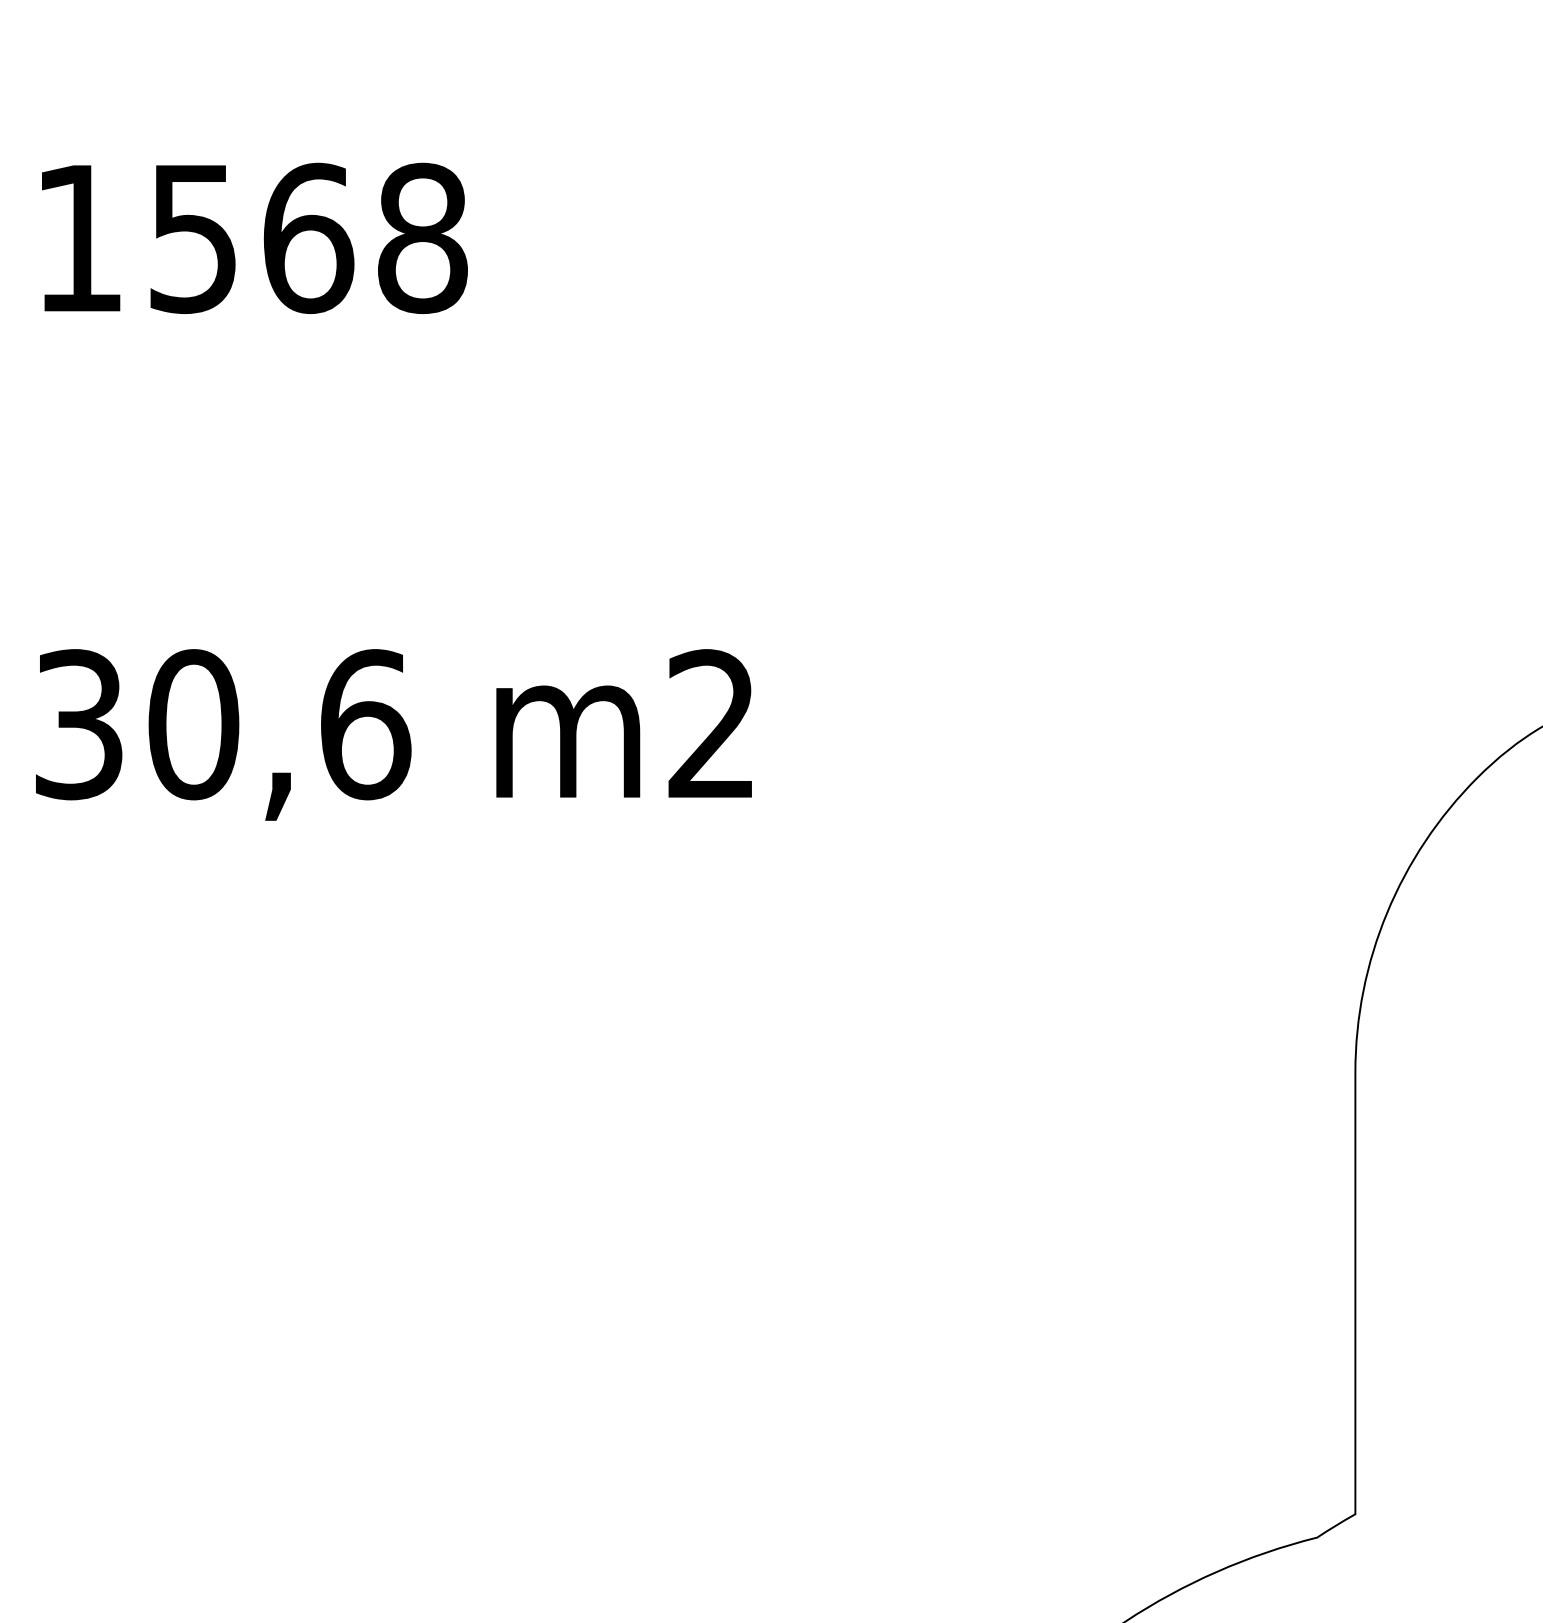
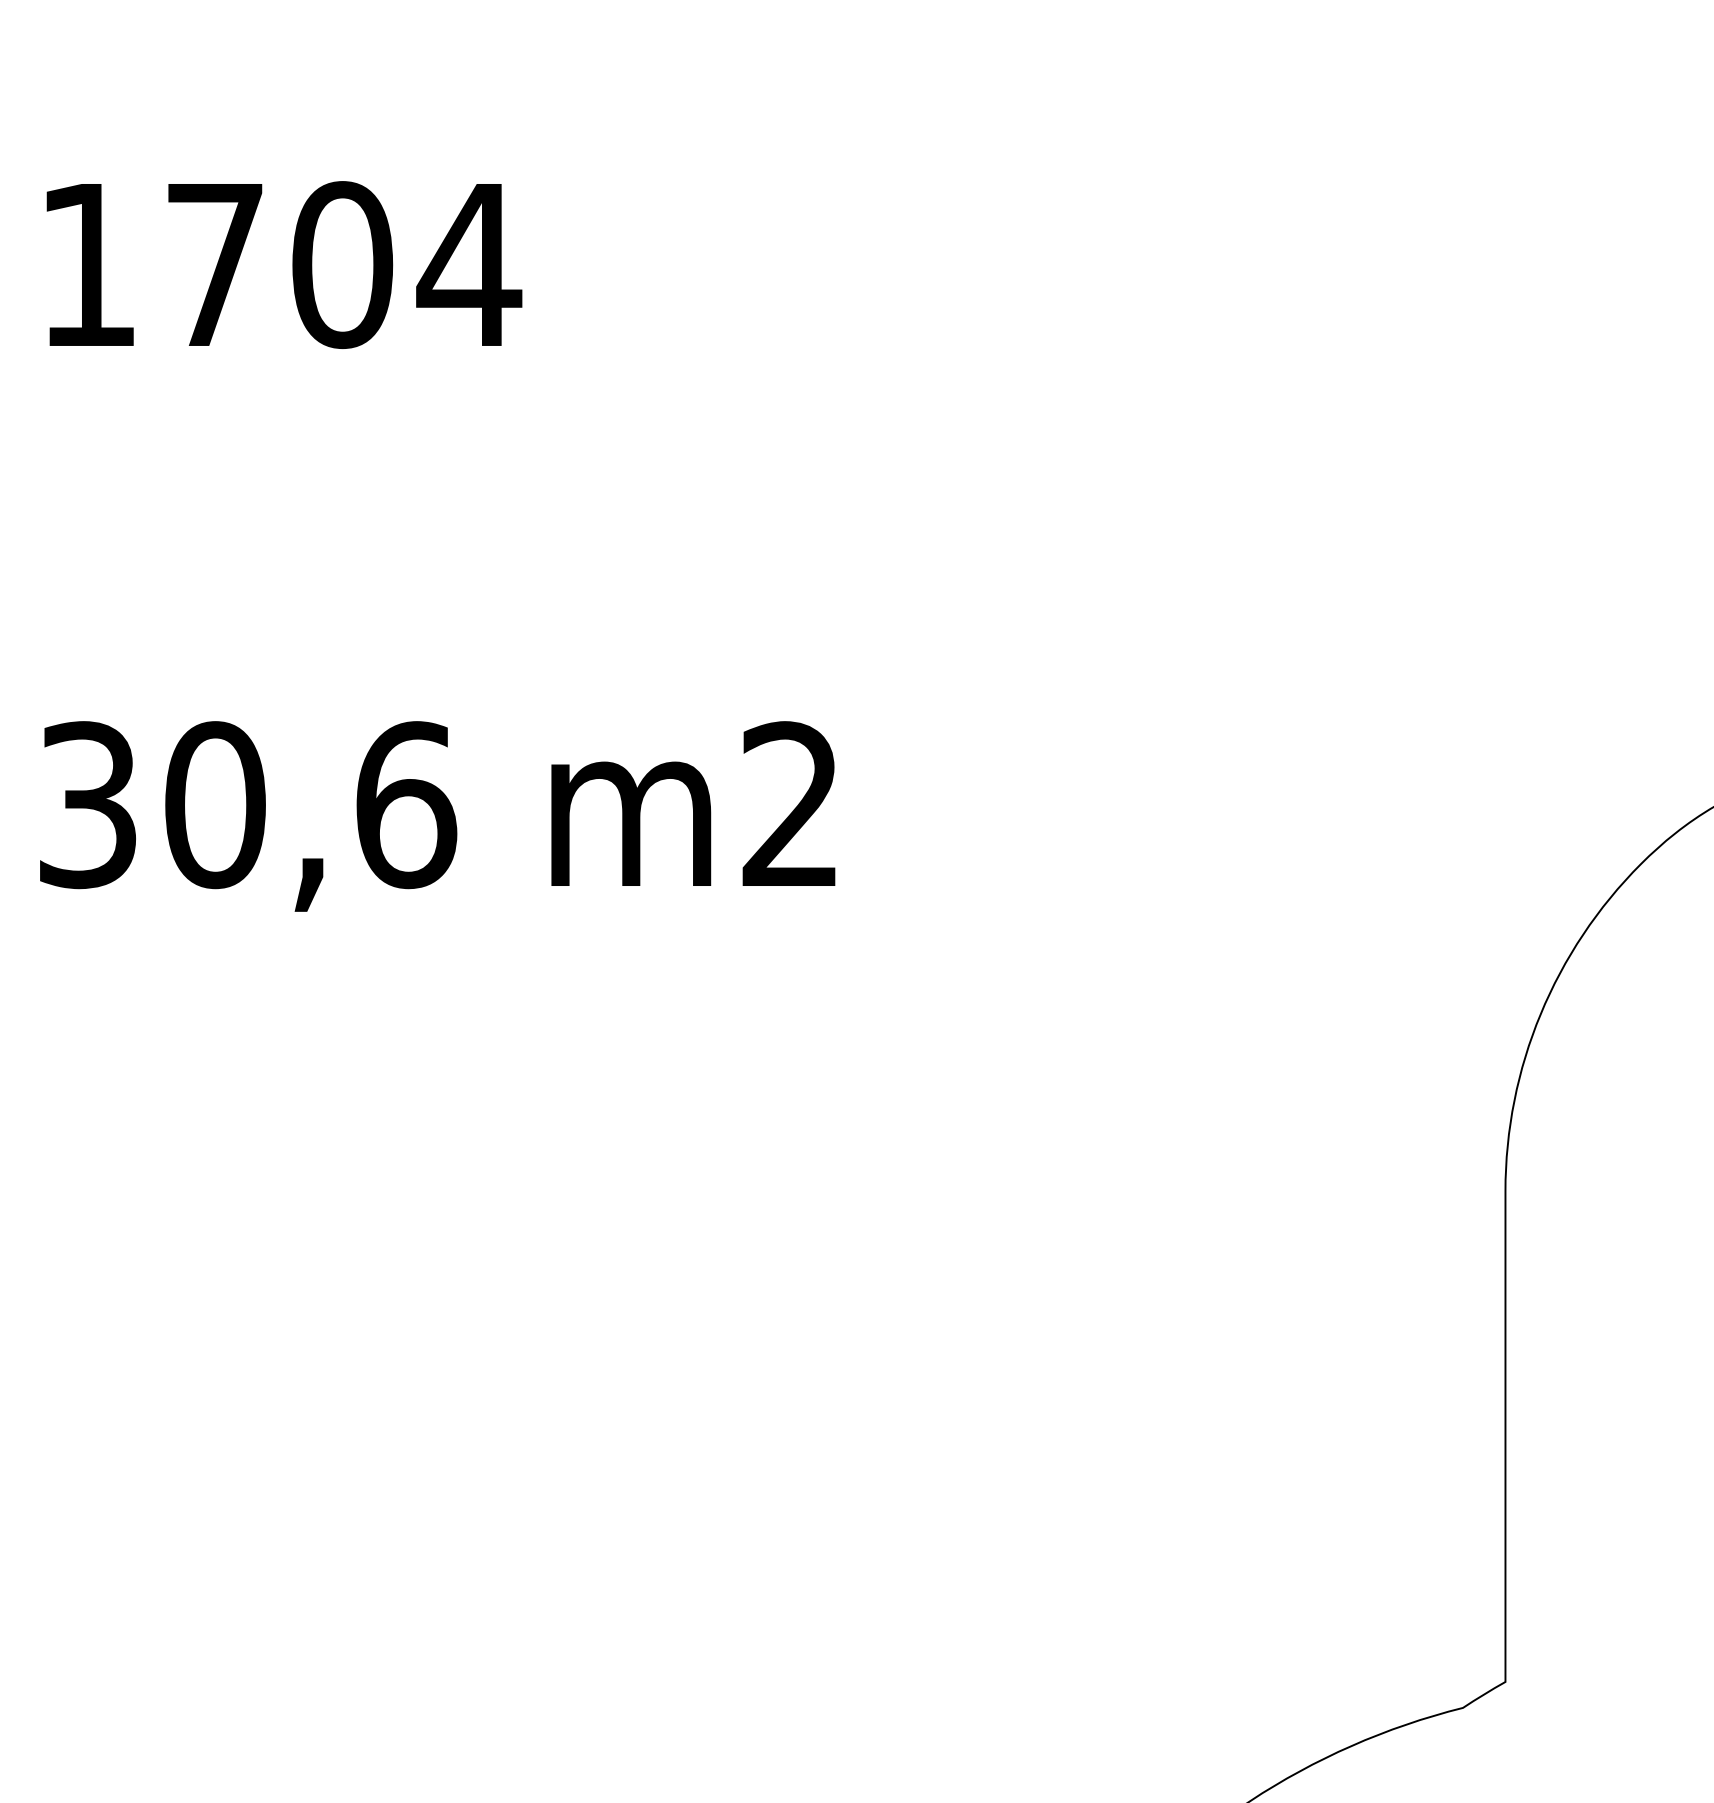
text: (310, 238) -> (345, 265), 1568 -> 1704

